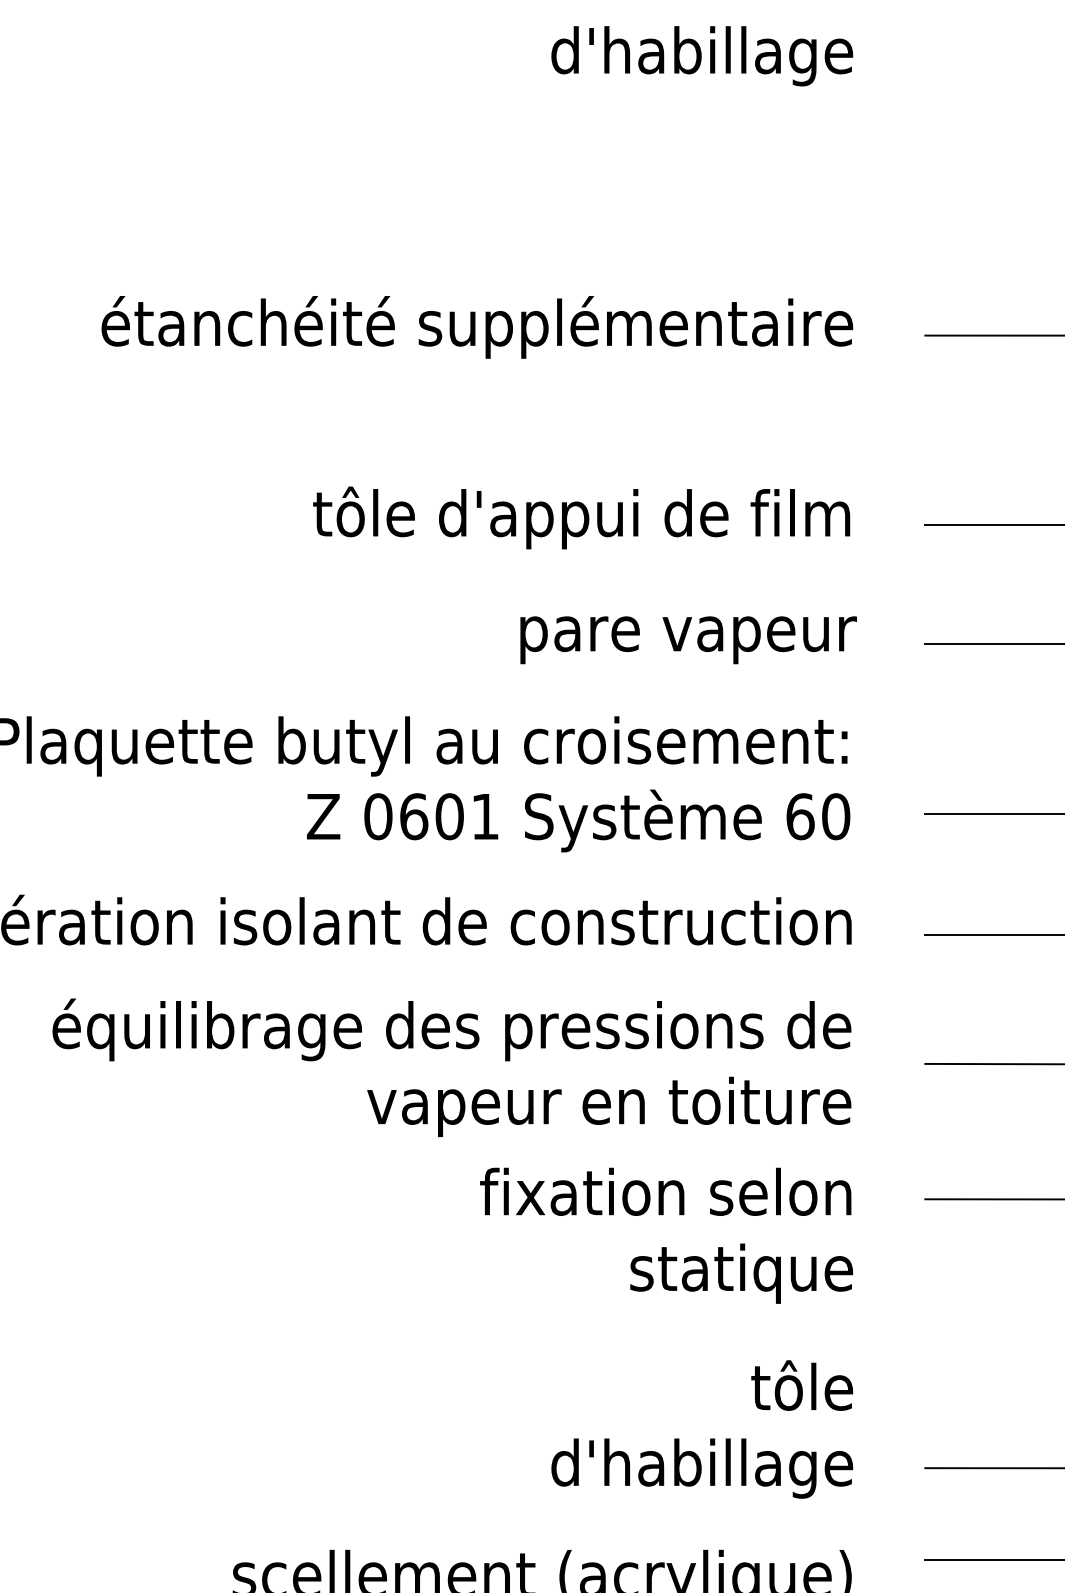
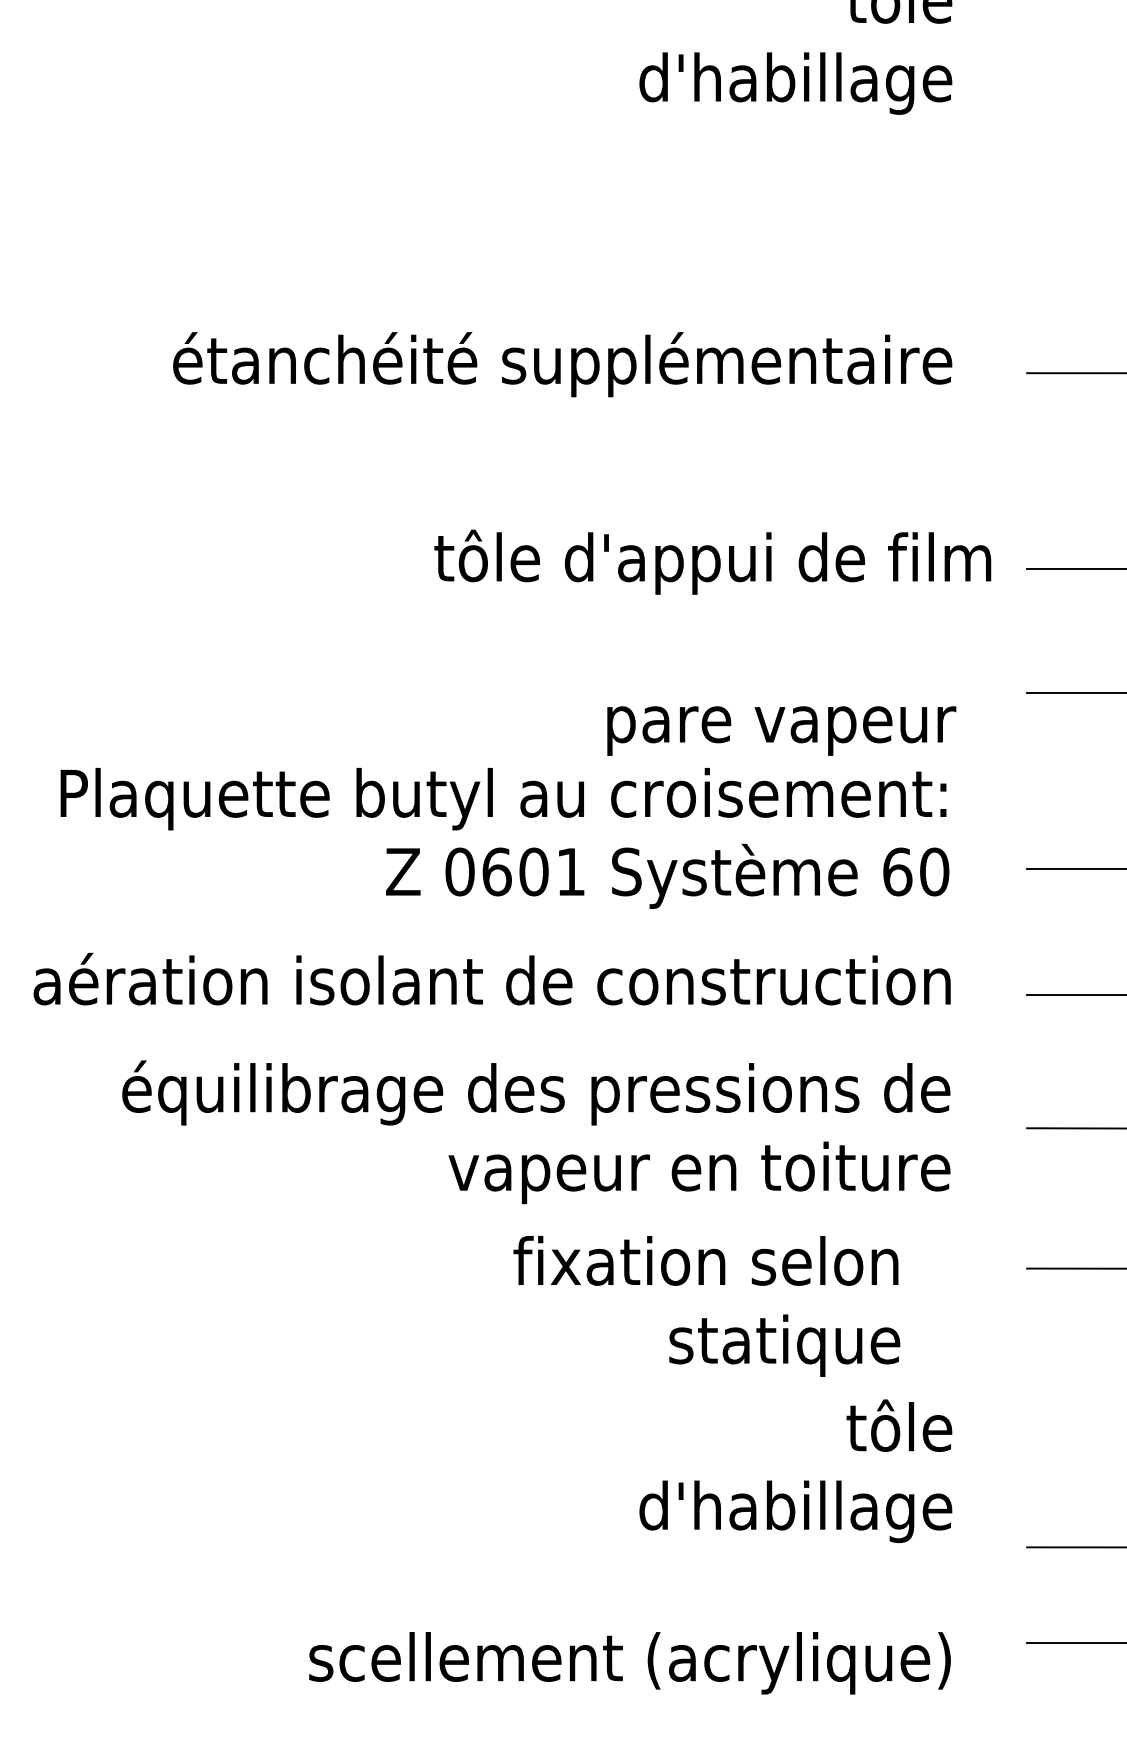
text: (581, 517) -> (712, 561), moved
text: (688, 639) -> (781, 730), moved
text: (666, 1235) -> (706, 1306), moved
text: (701, 1429) -> (795, 1471), moved

